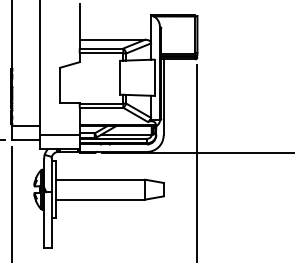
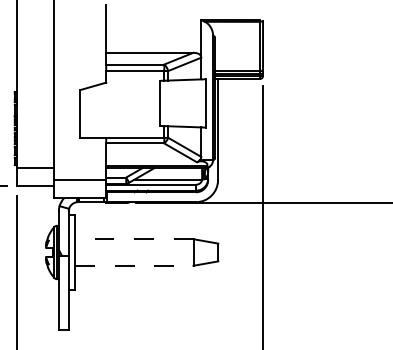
line: (100, 179) -> (133, 238), solid -> dashed
line: (101, 199) -> (135, 265), solid -> dashed

